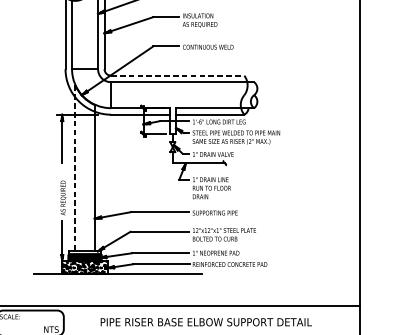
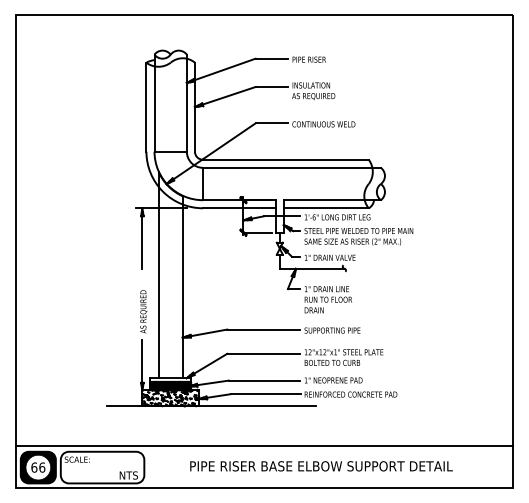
line: (177, 75) -> (285, 159), dashed -> solid
line: (75, 168) -> (158, 275), dashed -> solid

